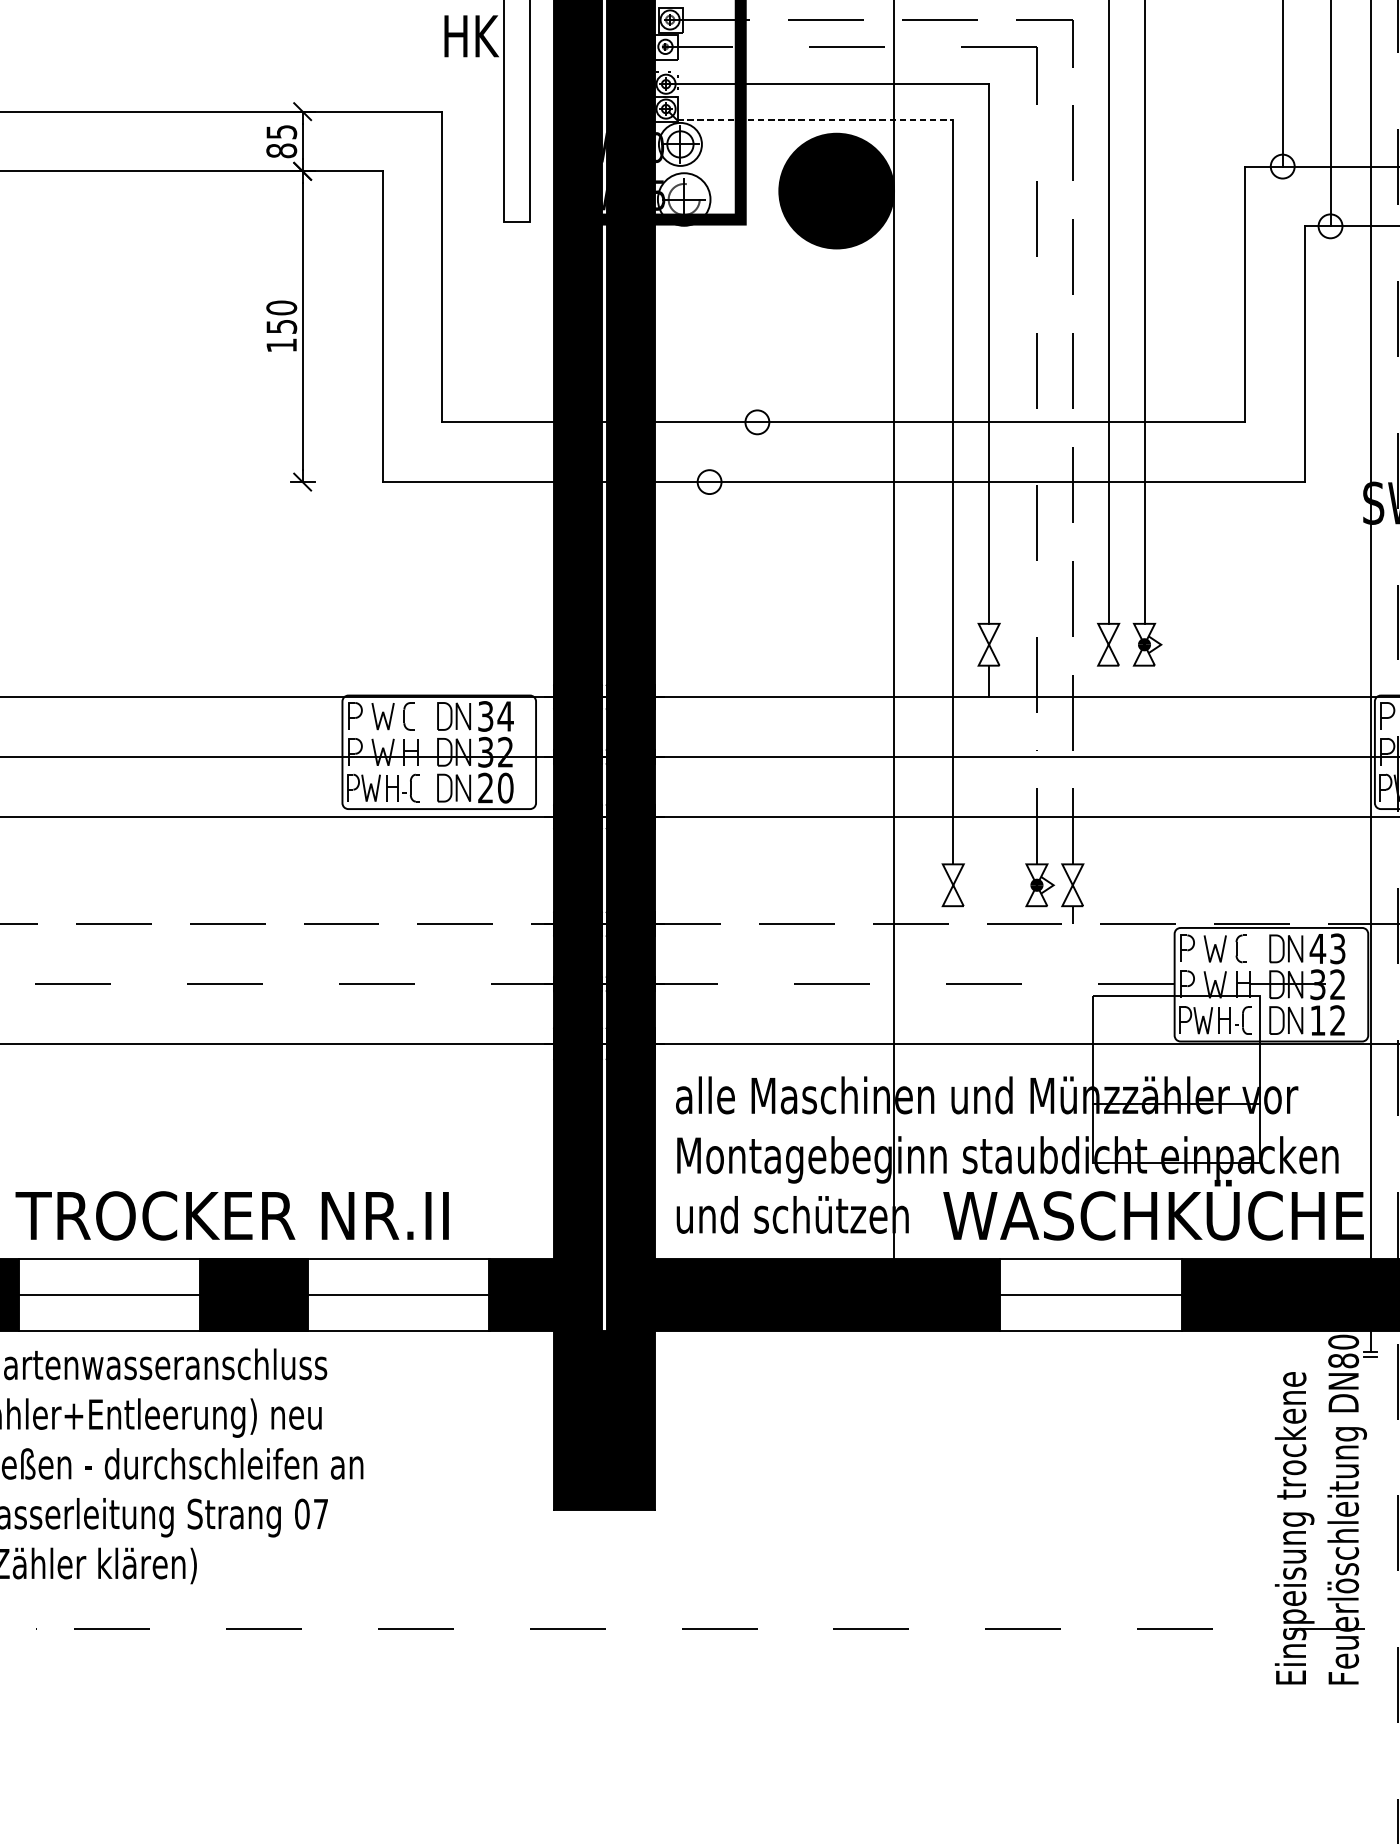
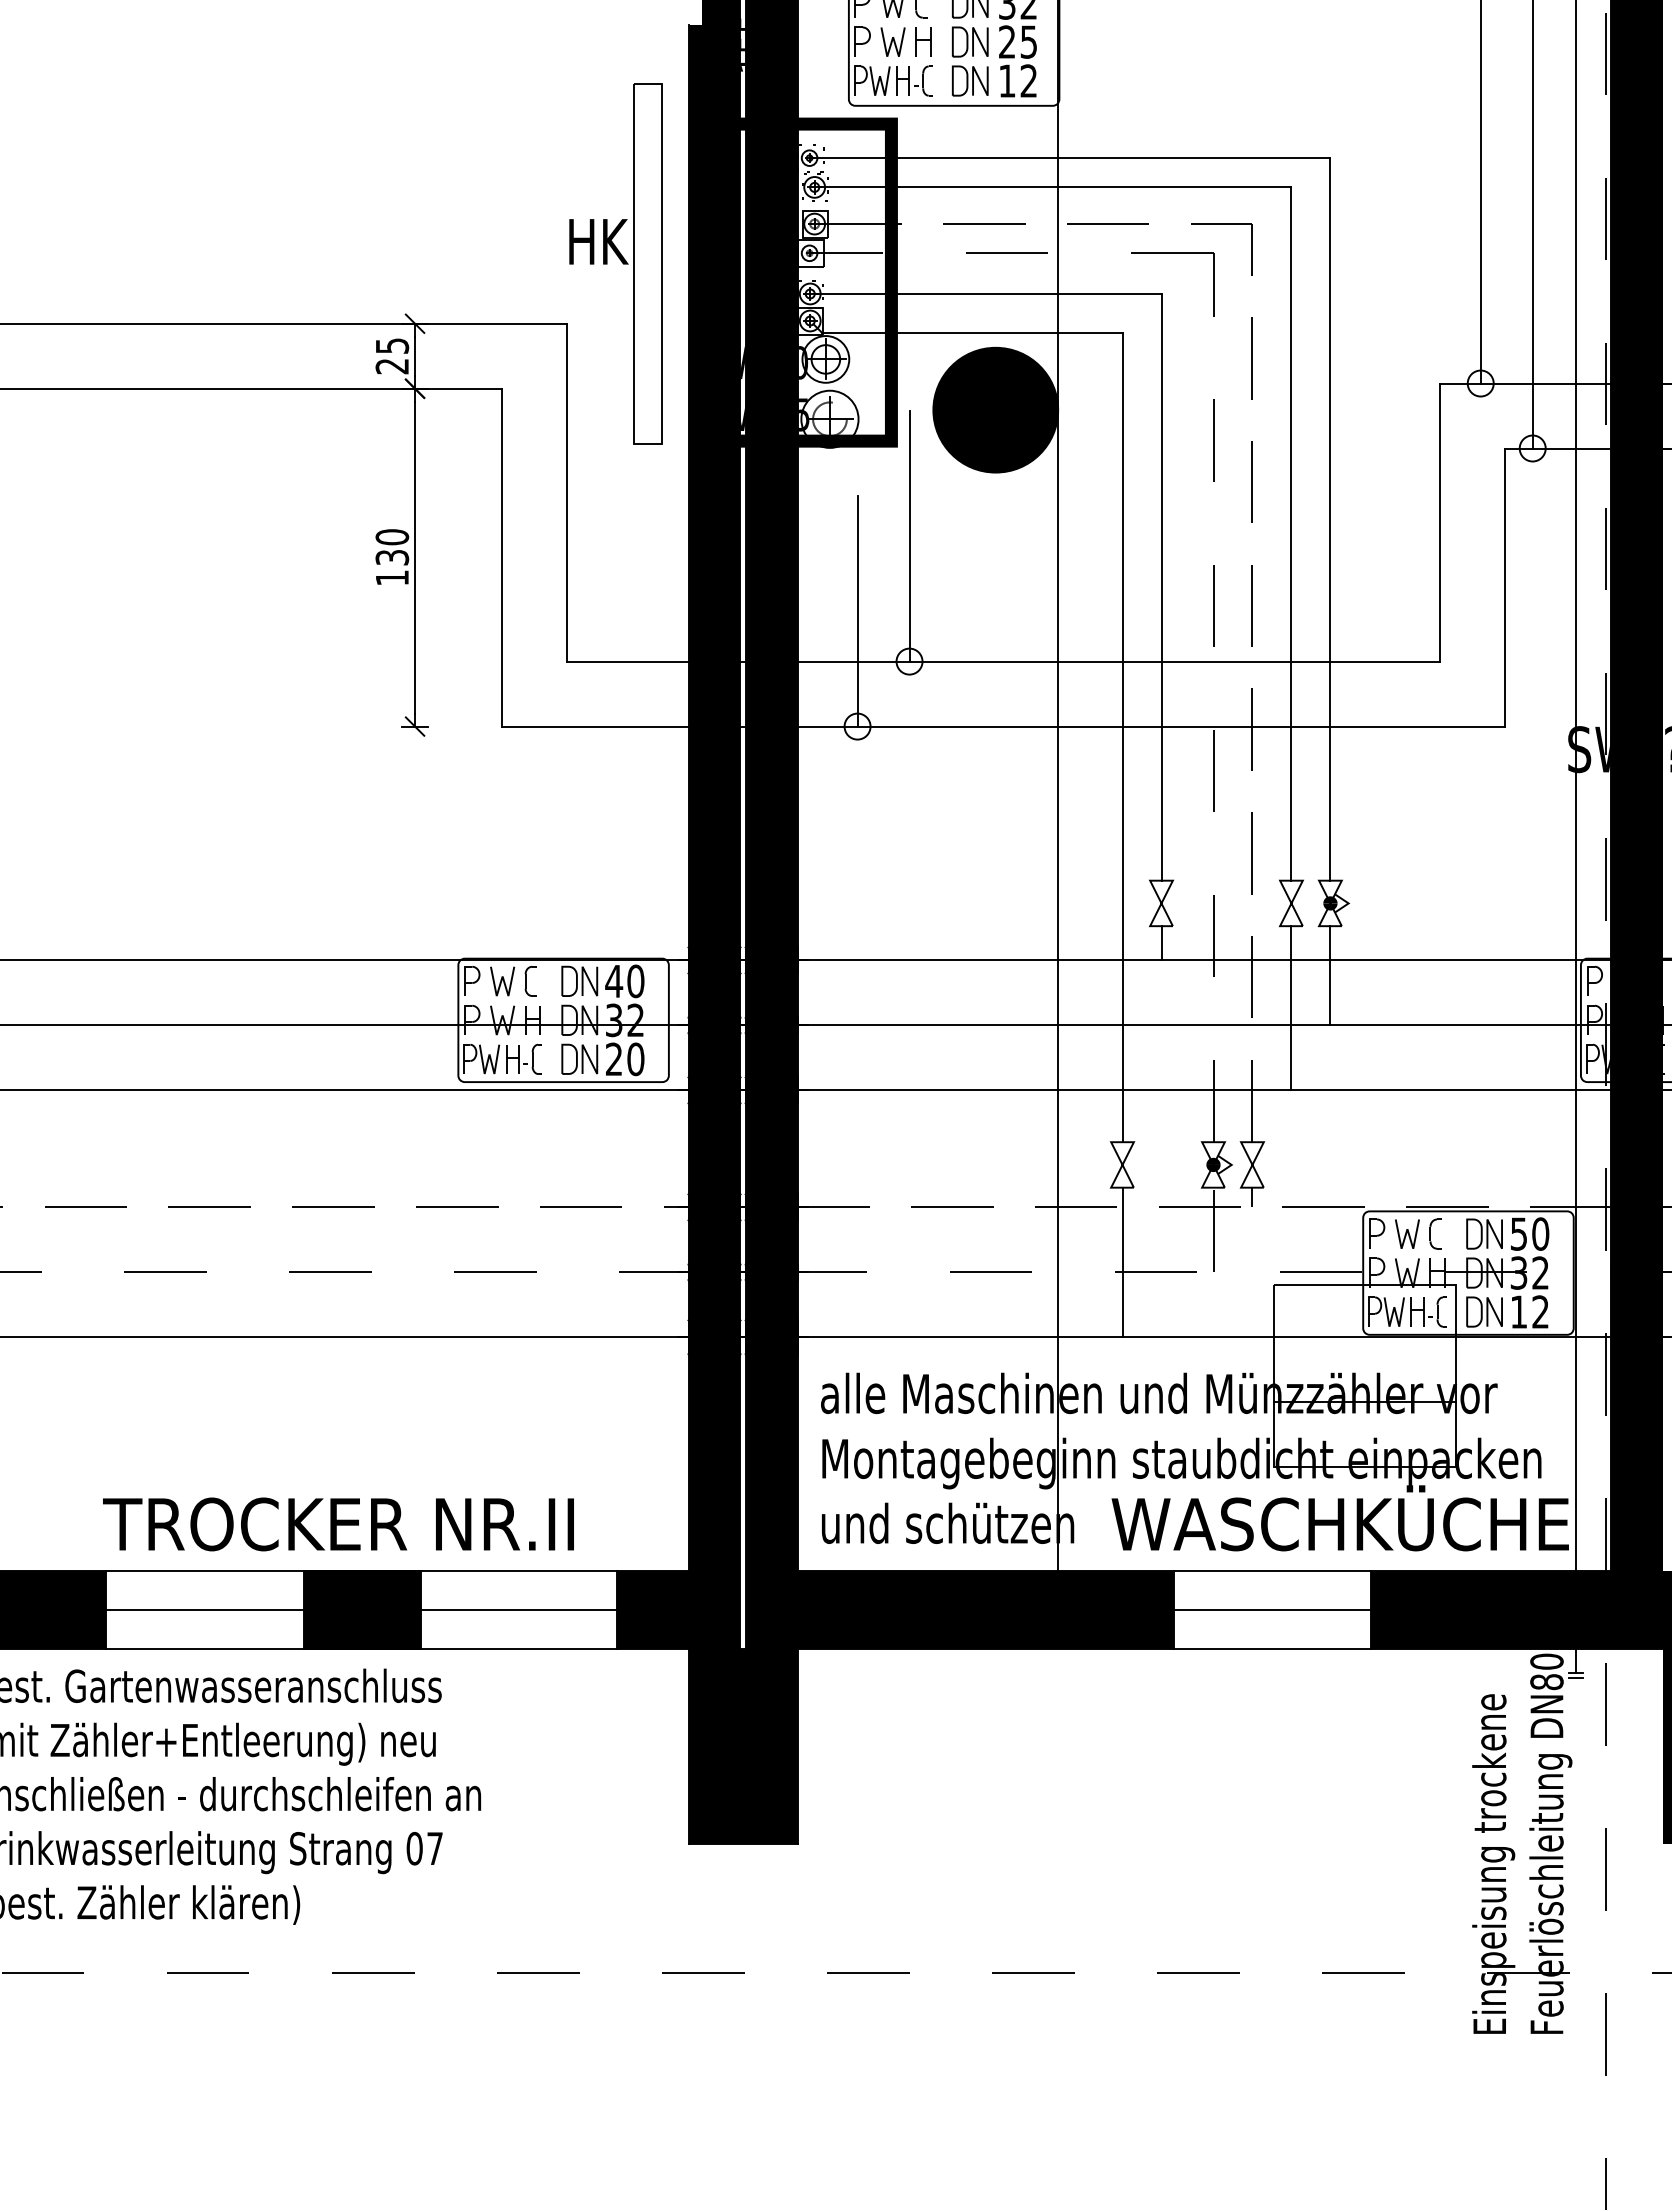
line: (815, 119) -> (972, 332), dashed -> solid
text: (281, 150) -> (392, 366), 85 -> 25
line: (757, 306) -> (909, 535), added
text: (280, 326) -> (391, 557), 150 -> 130
line: (709, 375) -> (857, 610), added
line: (1144, 711) -> (1330, 975), added
text: (495, 716) -> (624, 981), 34 -> 40
line: (1108, 741) -> (1291, 1008), added
line: (1036, 944) -> (1213, 1229), added
text: (1327, 948) -> (1529, 1233), 43 -> 50
line: (953, 974) -> (1122, 1262), added

